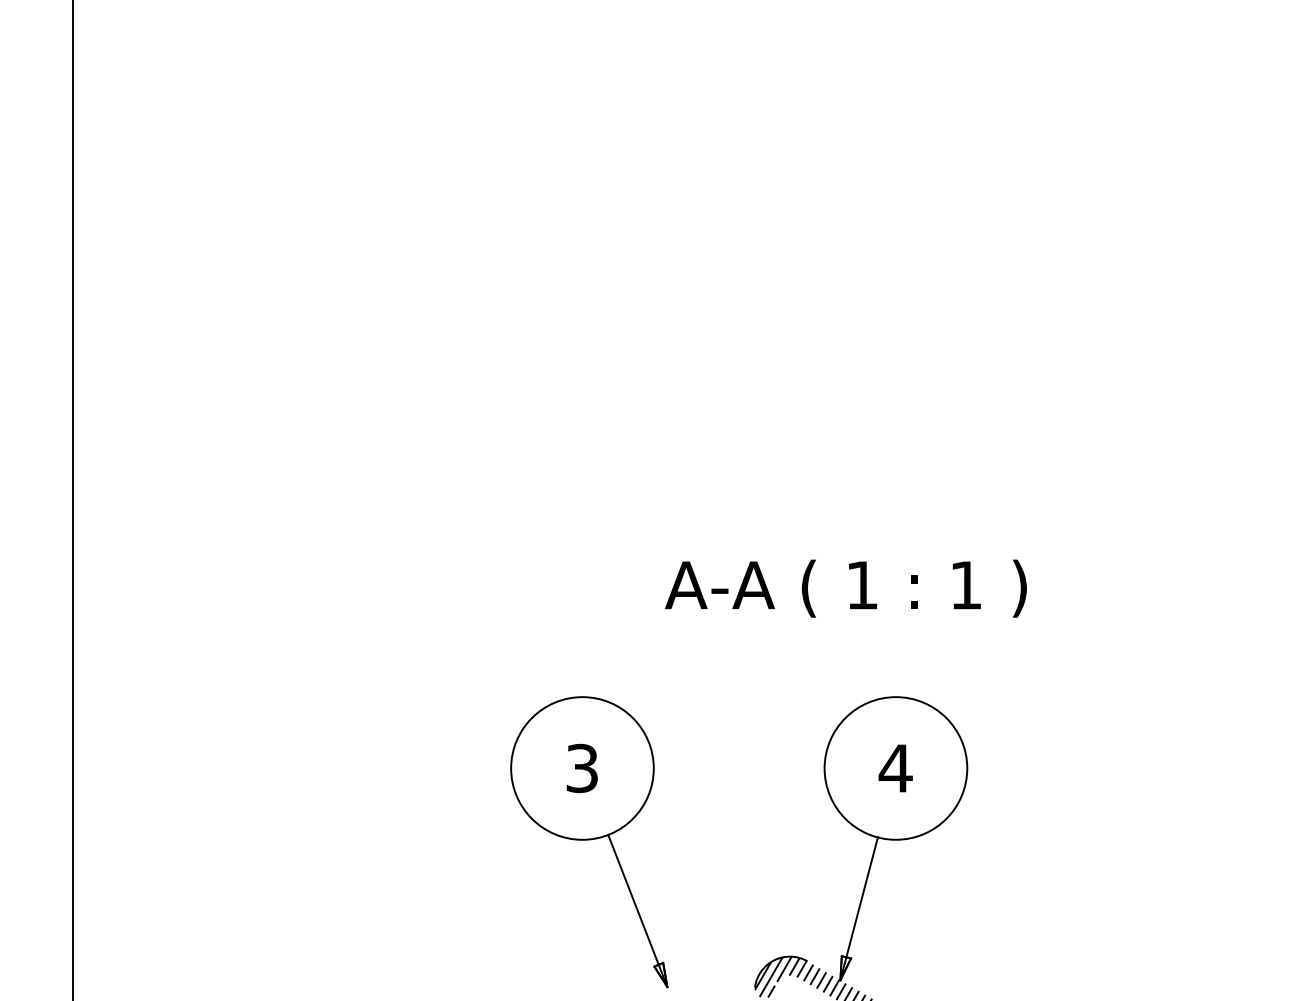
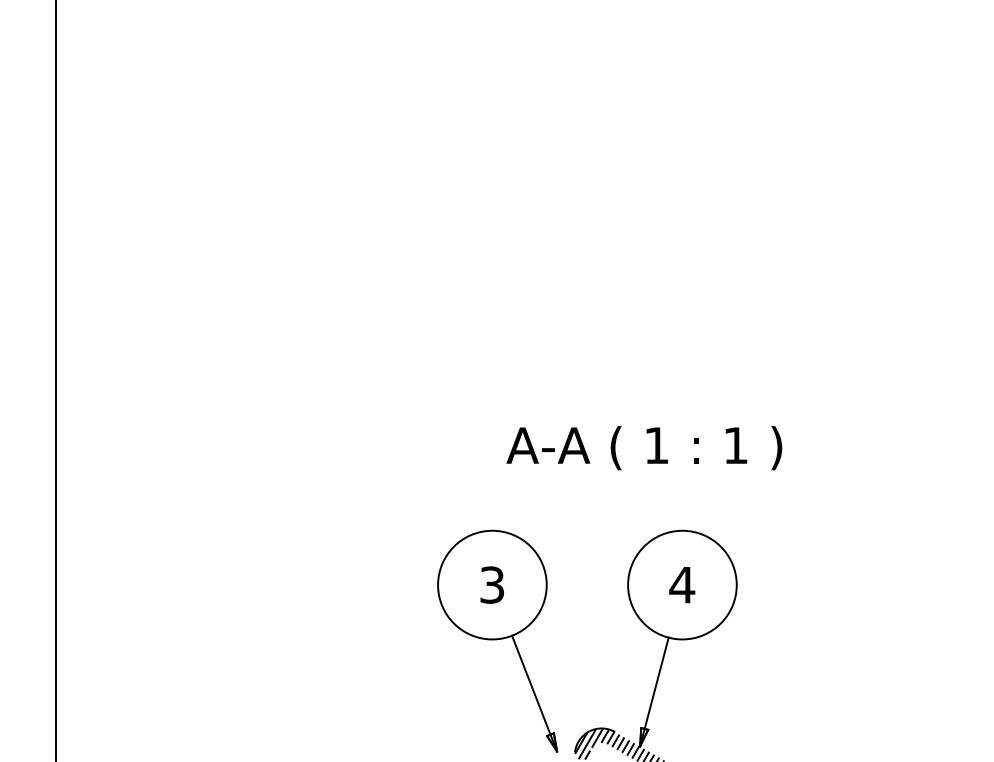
part: (589, 842) -> (497, 641), moved

